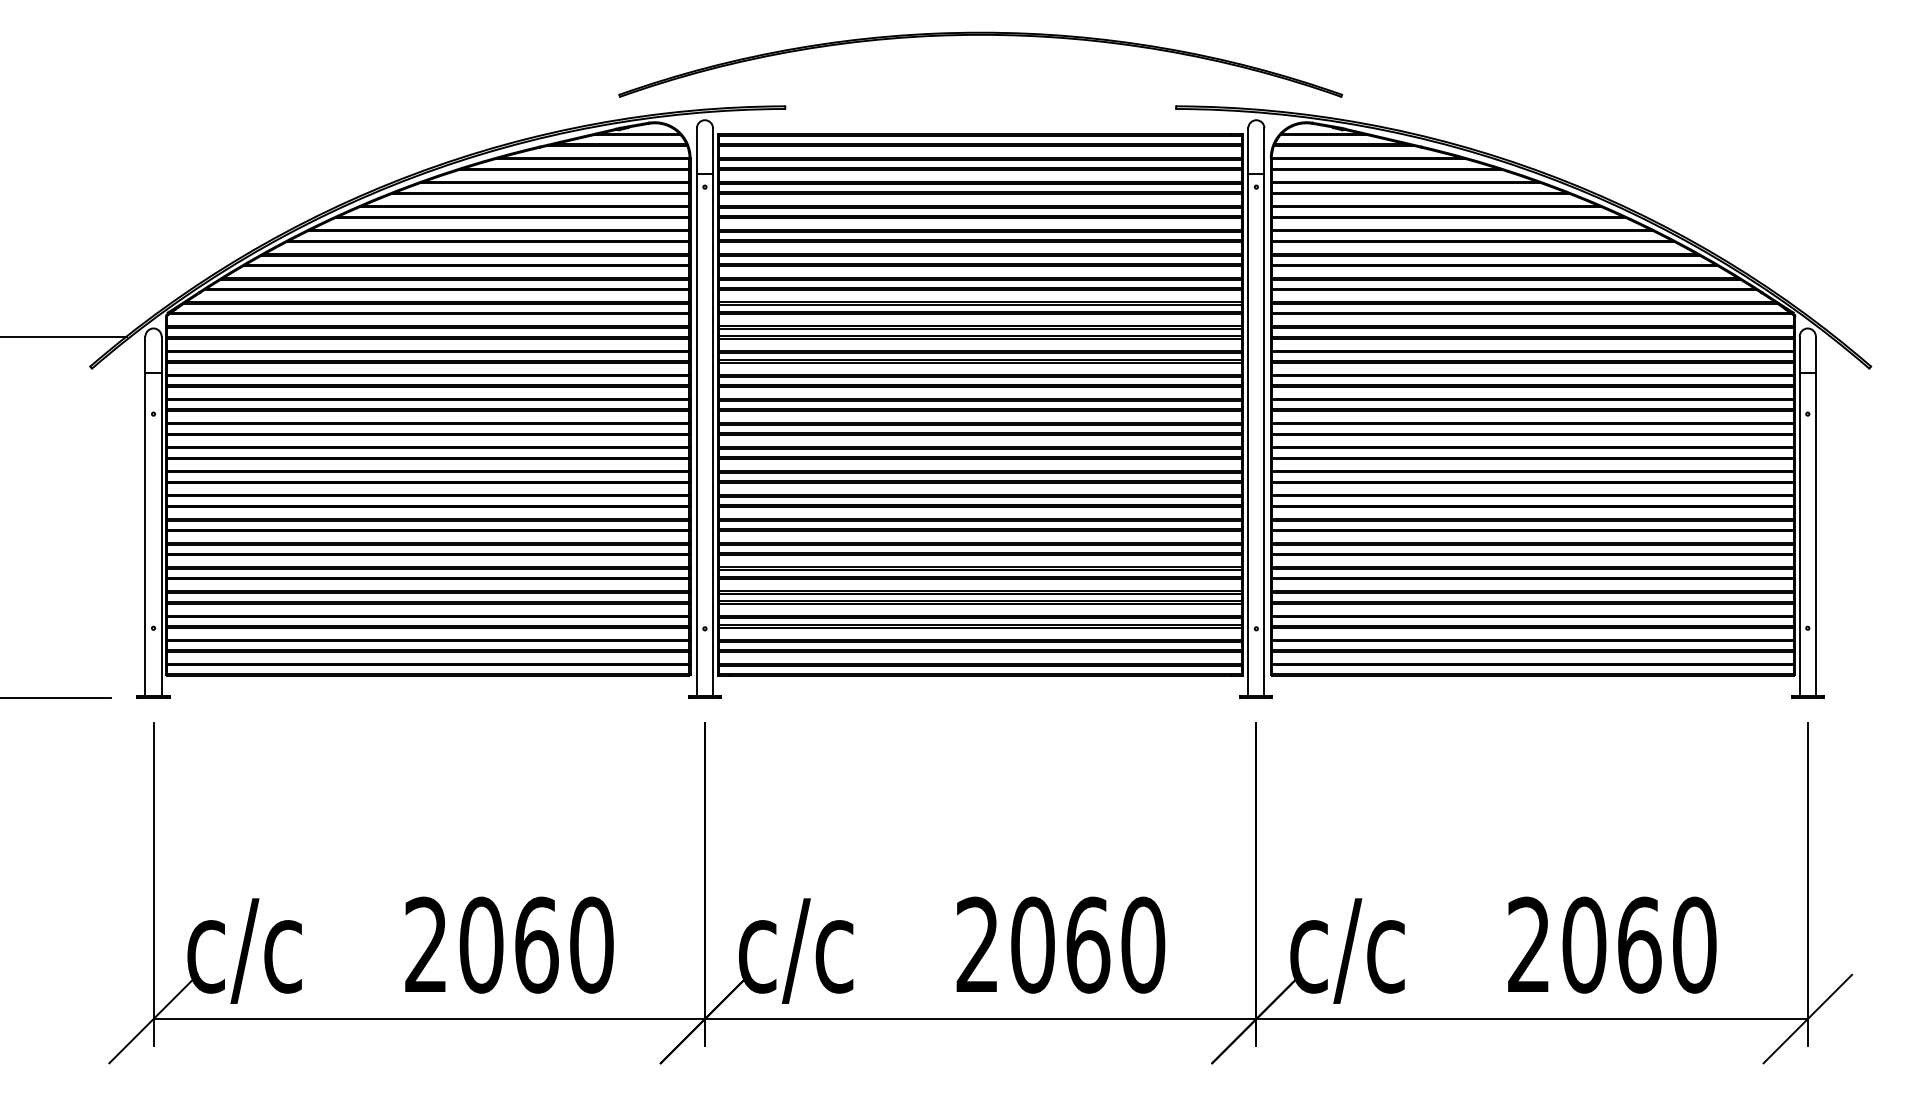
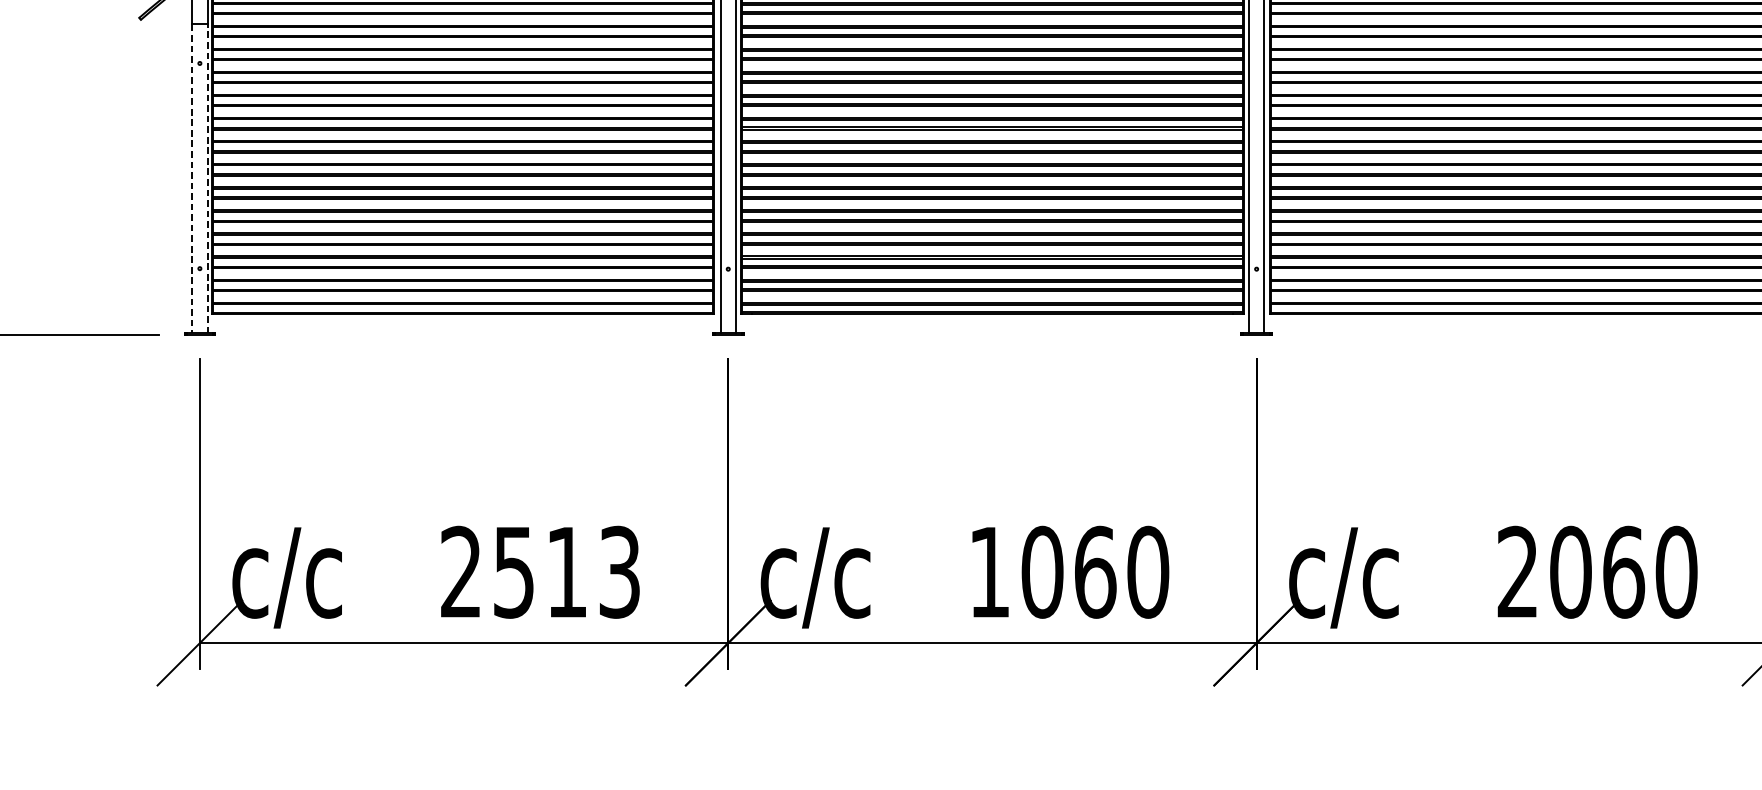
line: (161, 534) -> (207, 178), solid -> dashed
line: (145, 535) -> (192, 179), solid -> dashed
text: (976, 943) -> (988, 570), 2060 -> 1060
text: (536, 944) -> (566, 571), 2060 -> 2513

